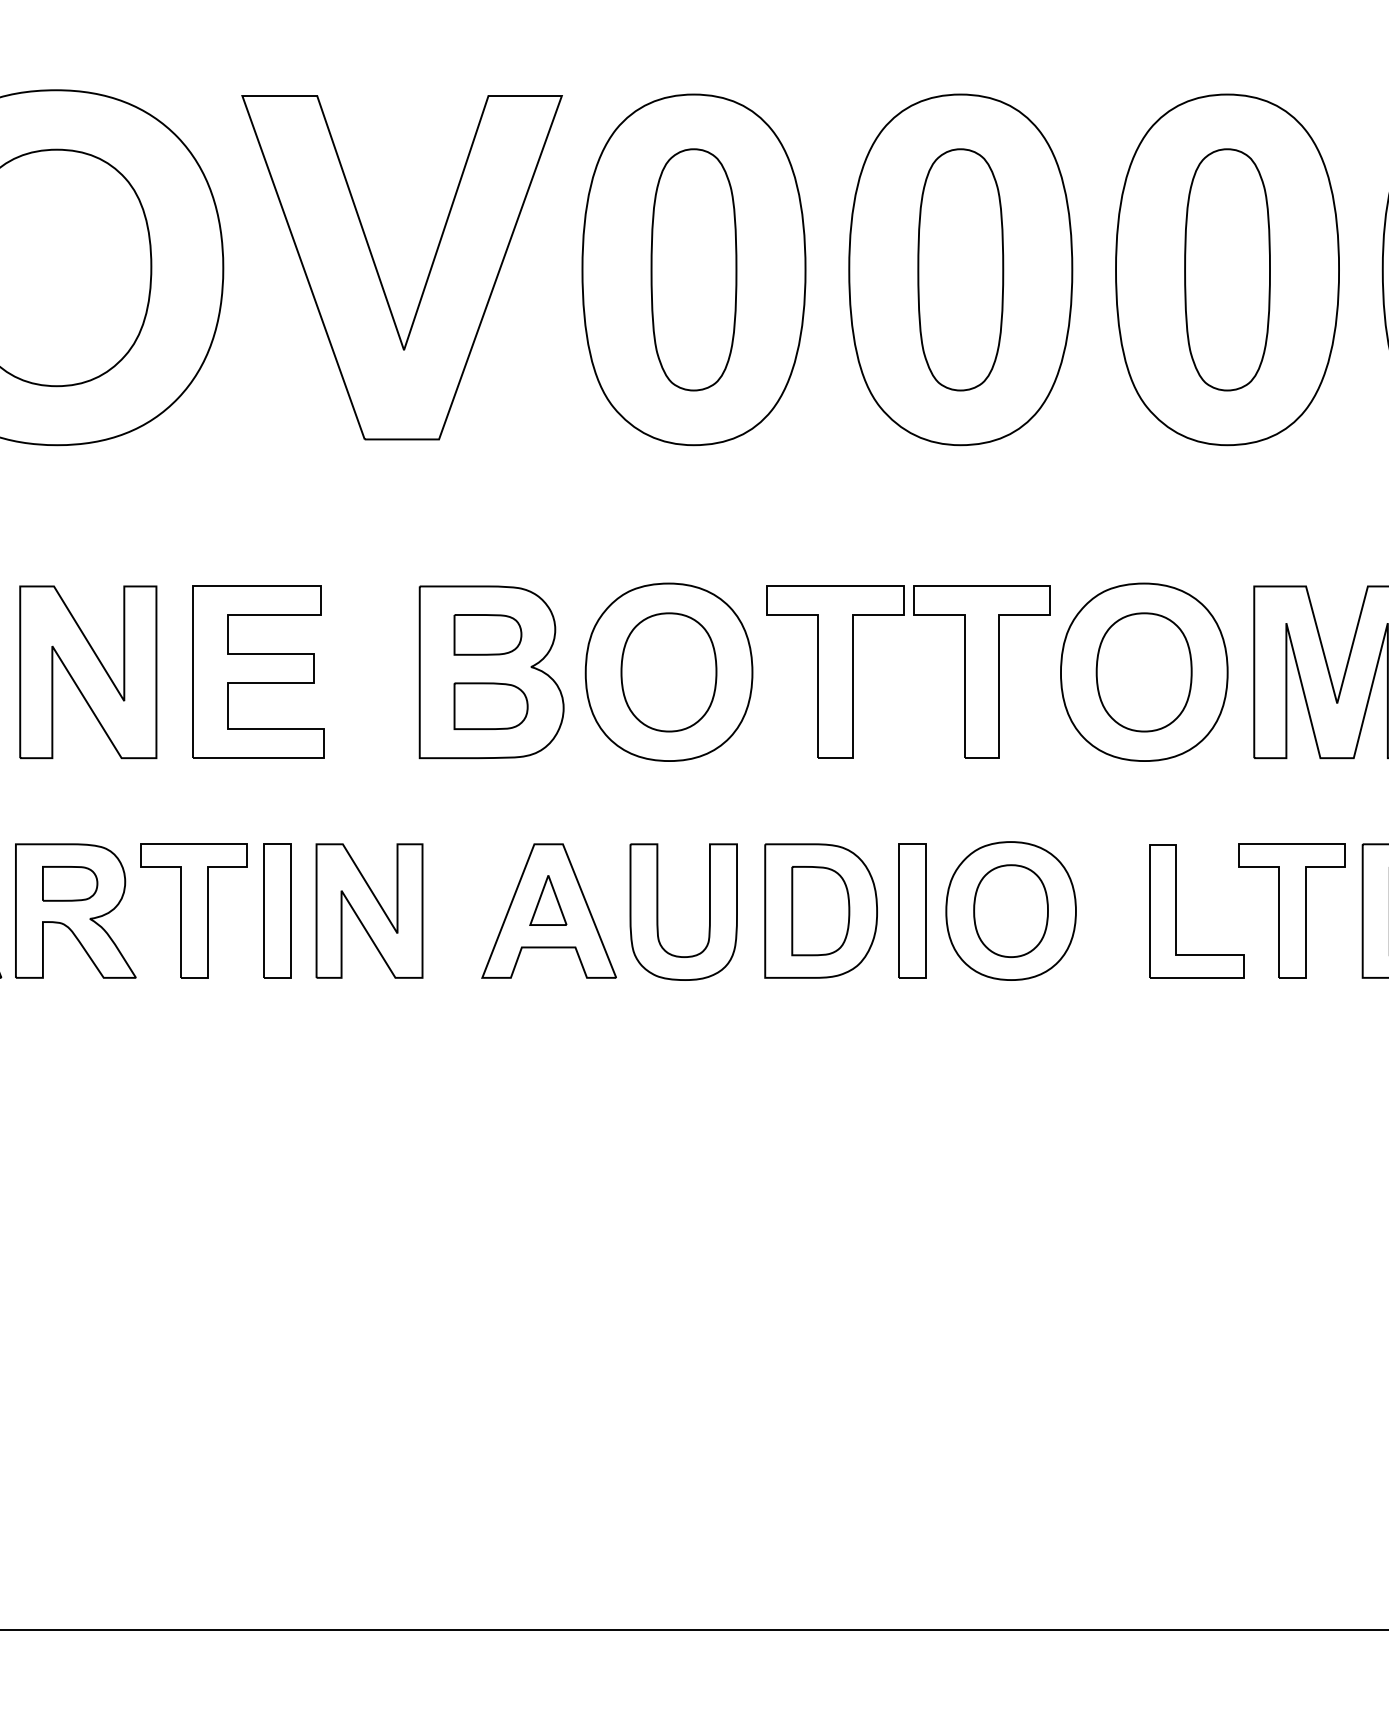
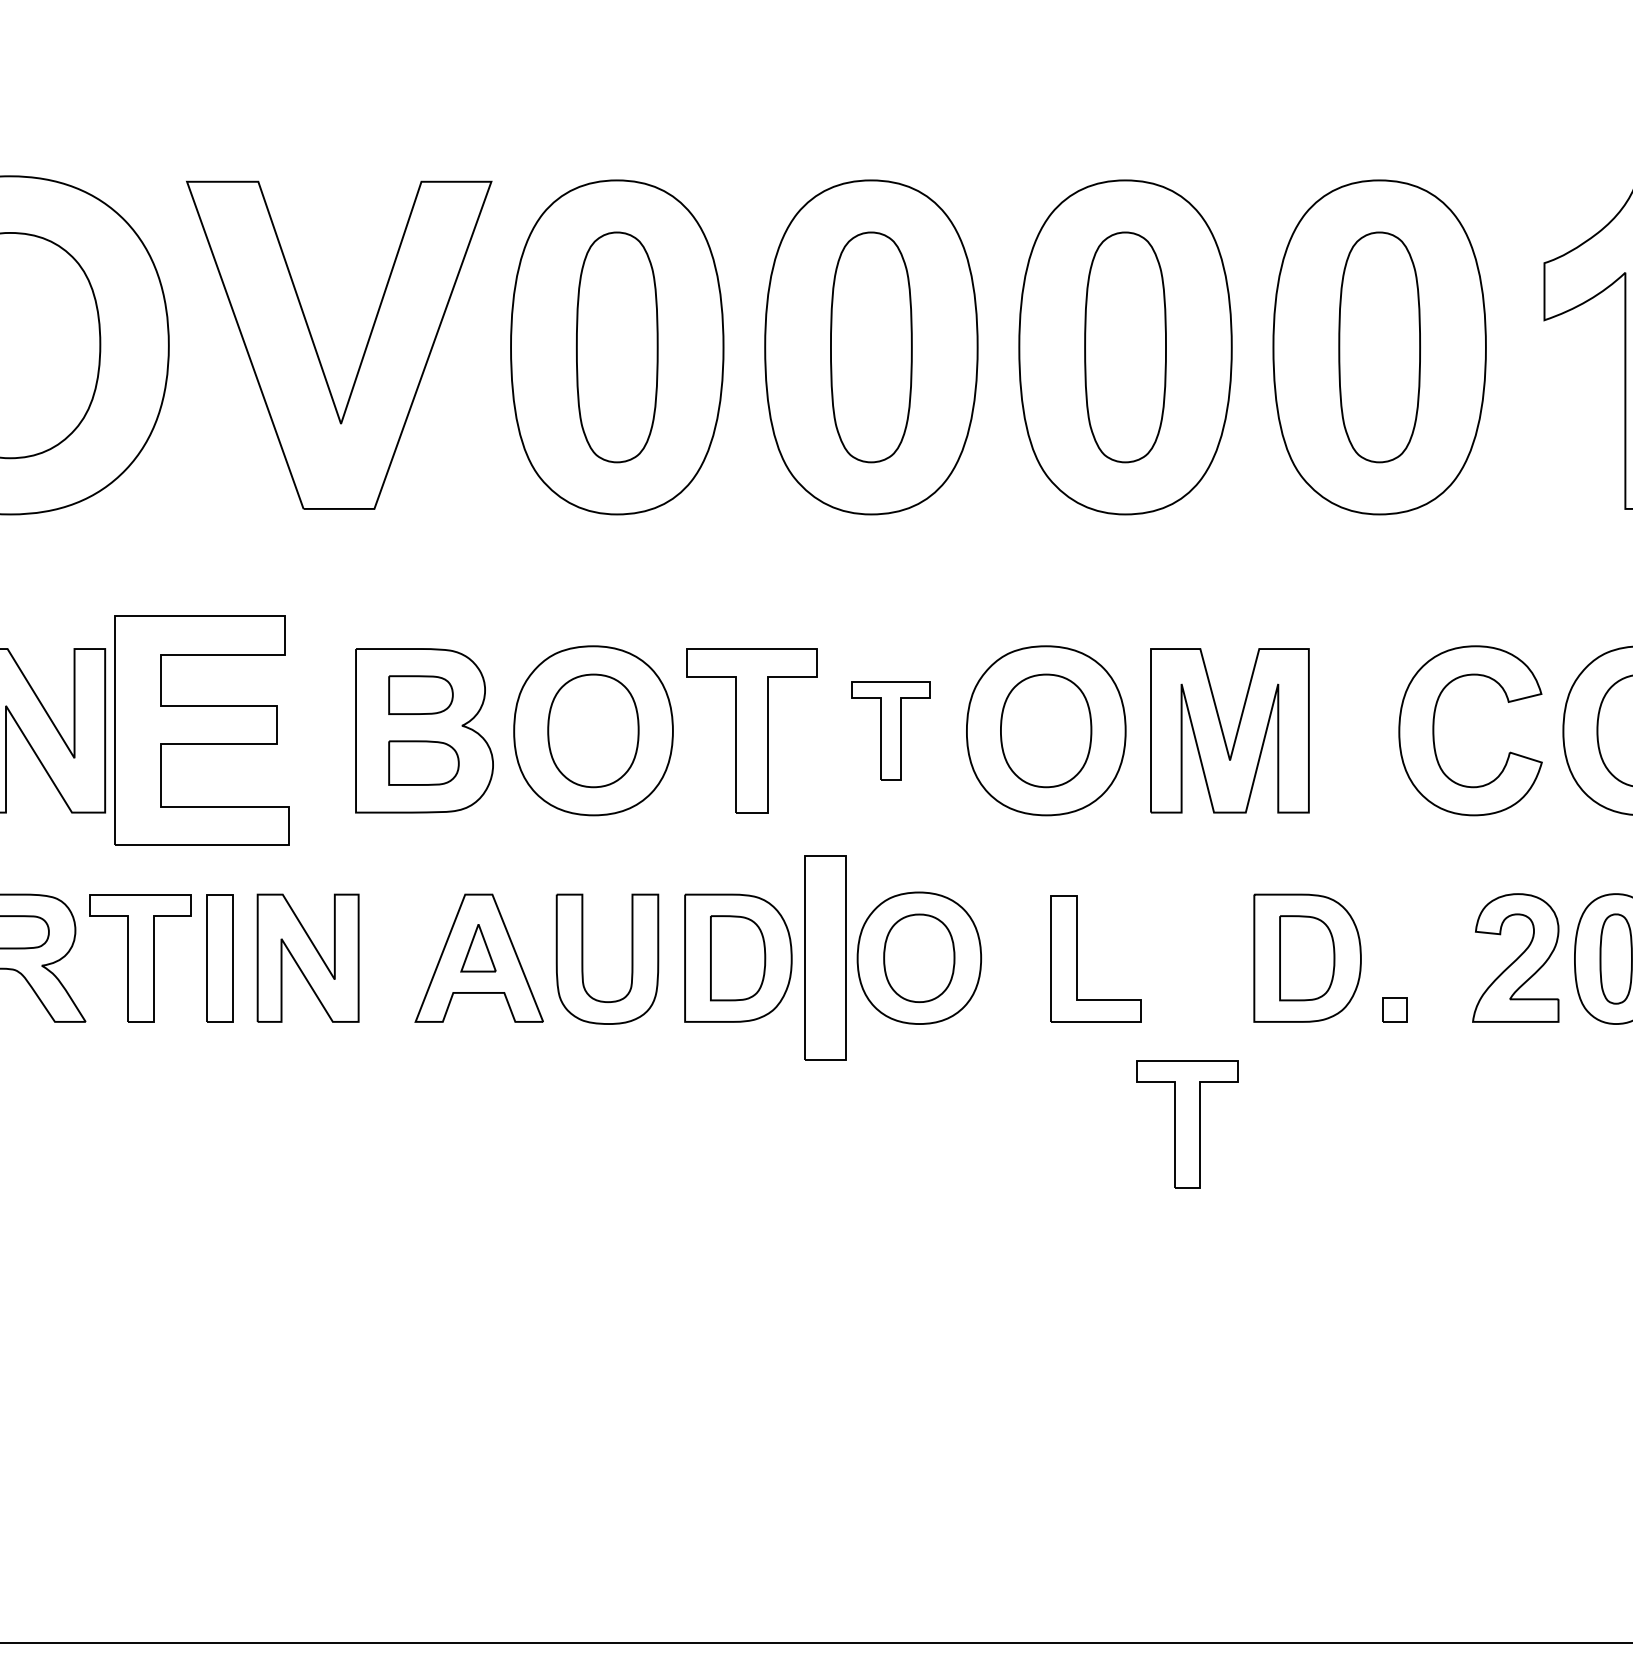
part: (257, 671) -> (201, 730), size x1.4
part: (980, 671) -> (890, 730), size x0.6
part: (912, 911) -> (825, 958), size x1.6
part: (1292, 911) -> (1187, 1124), moved

